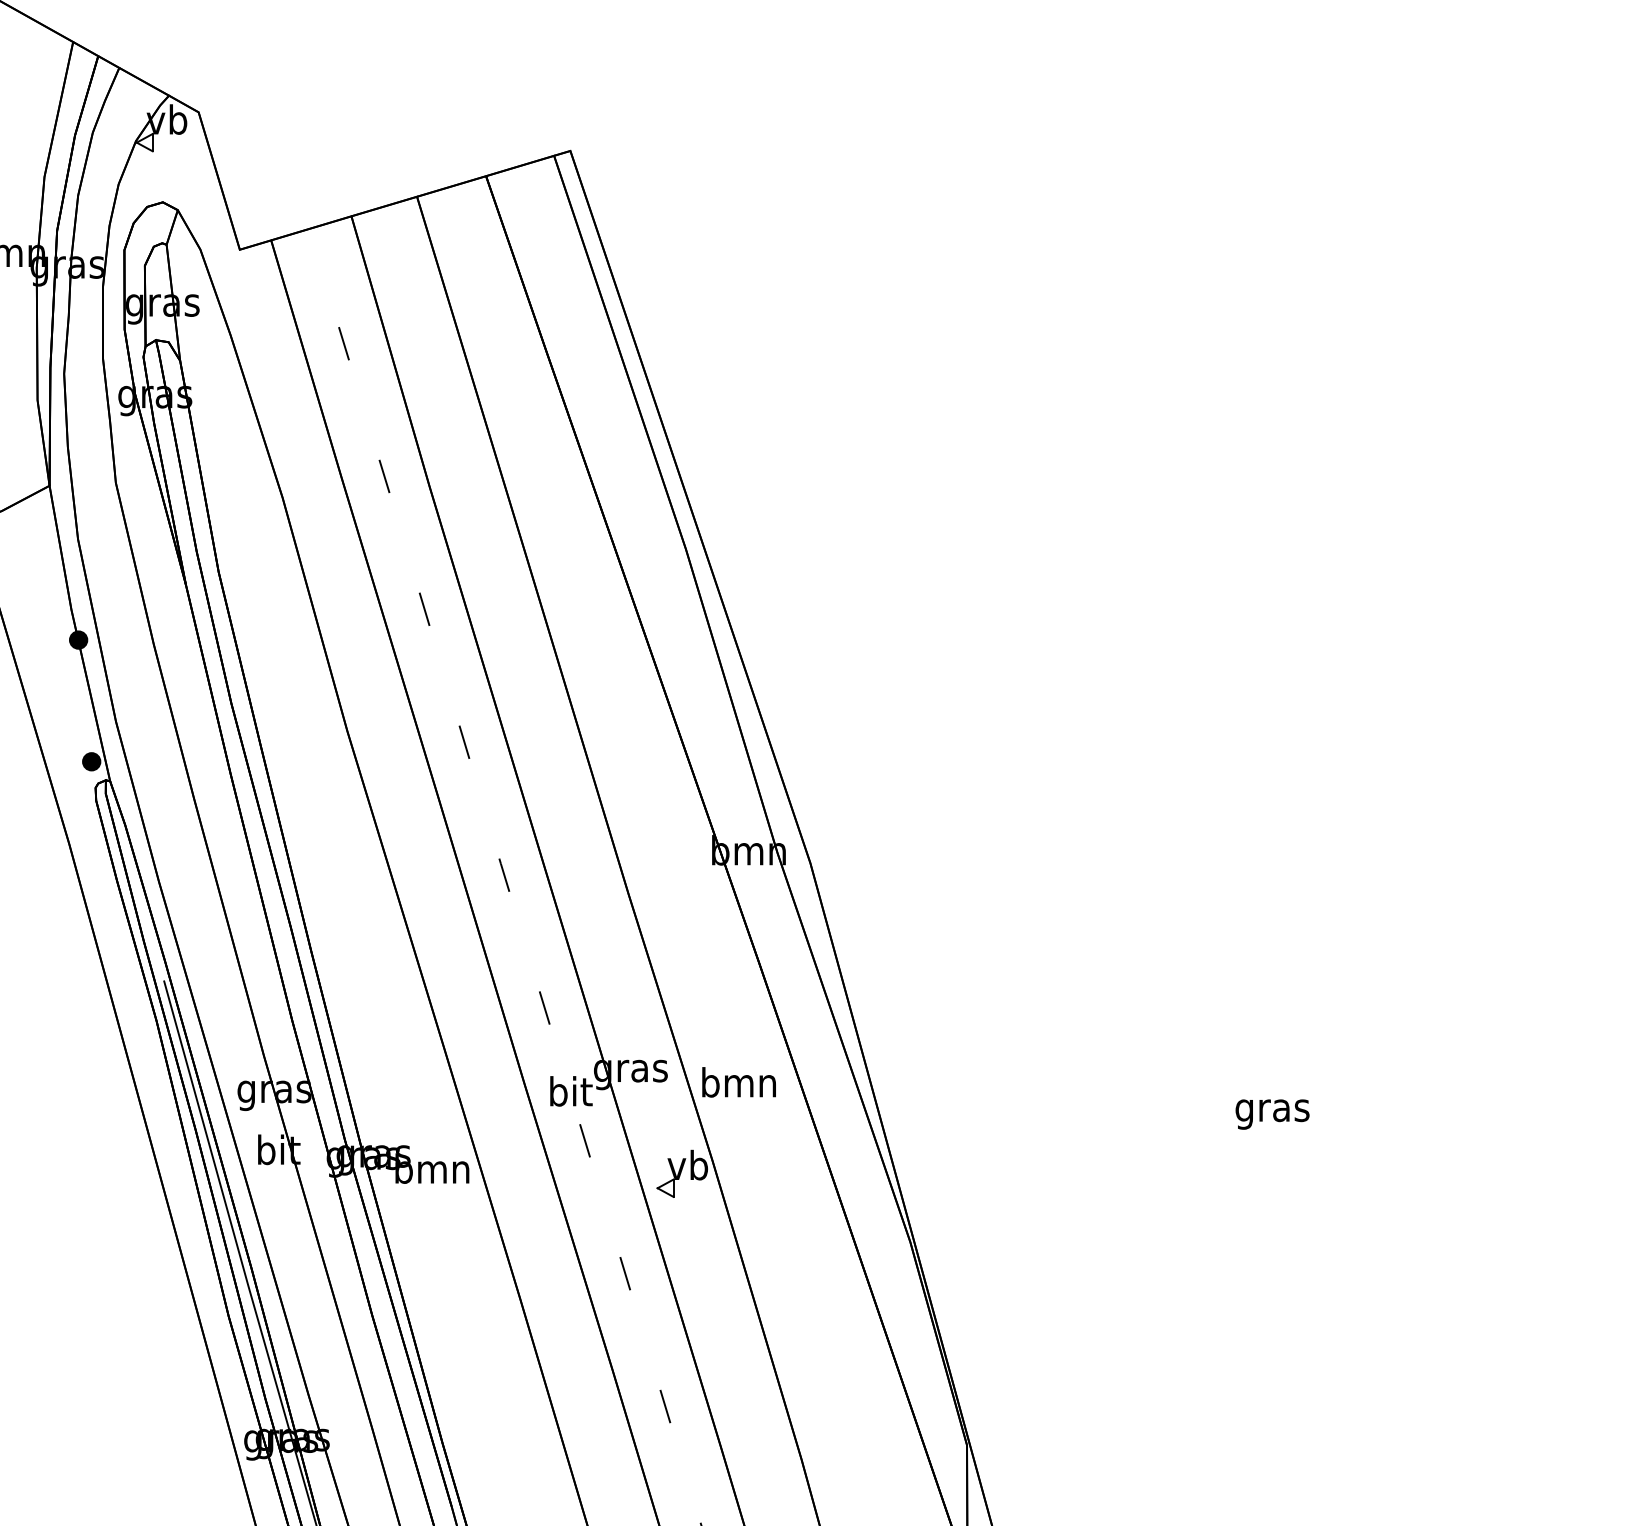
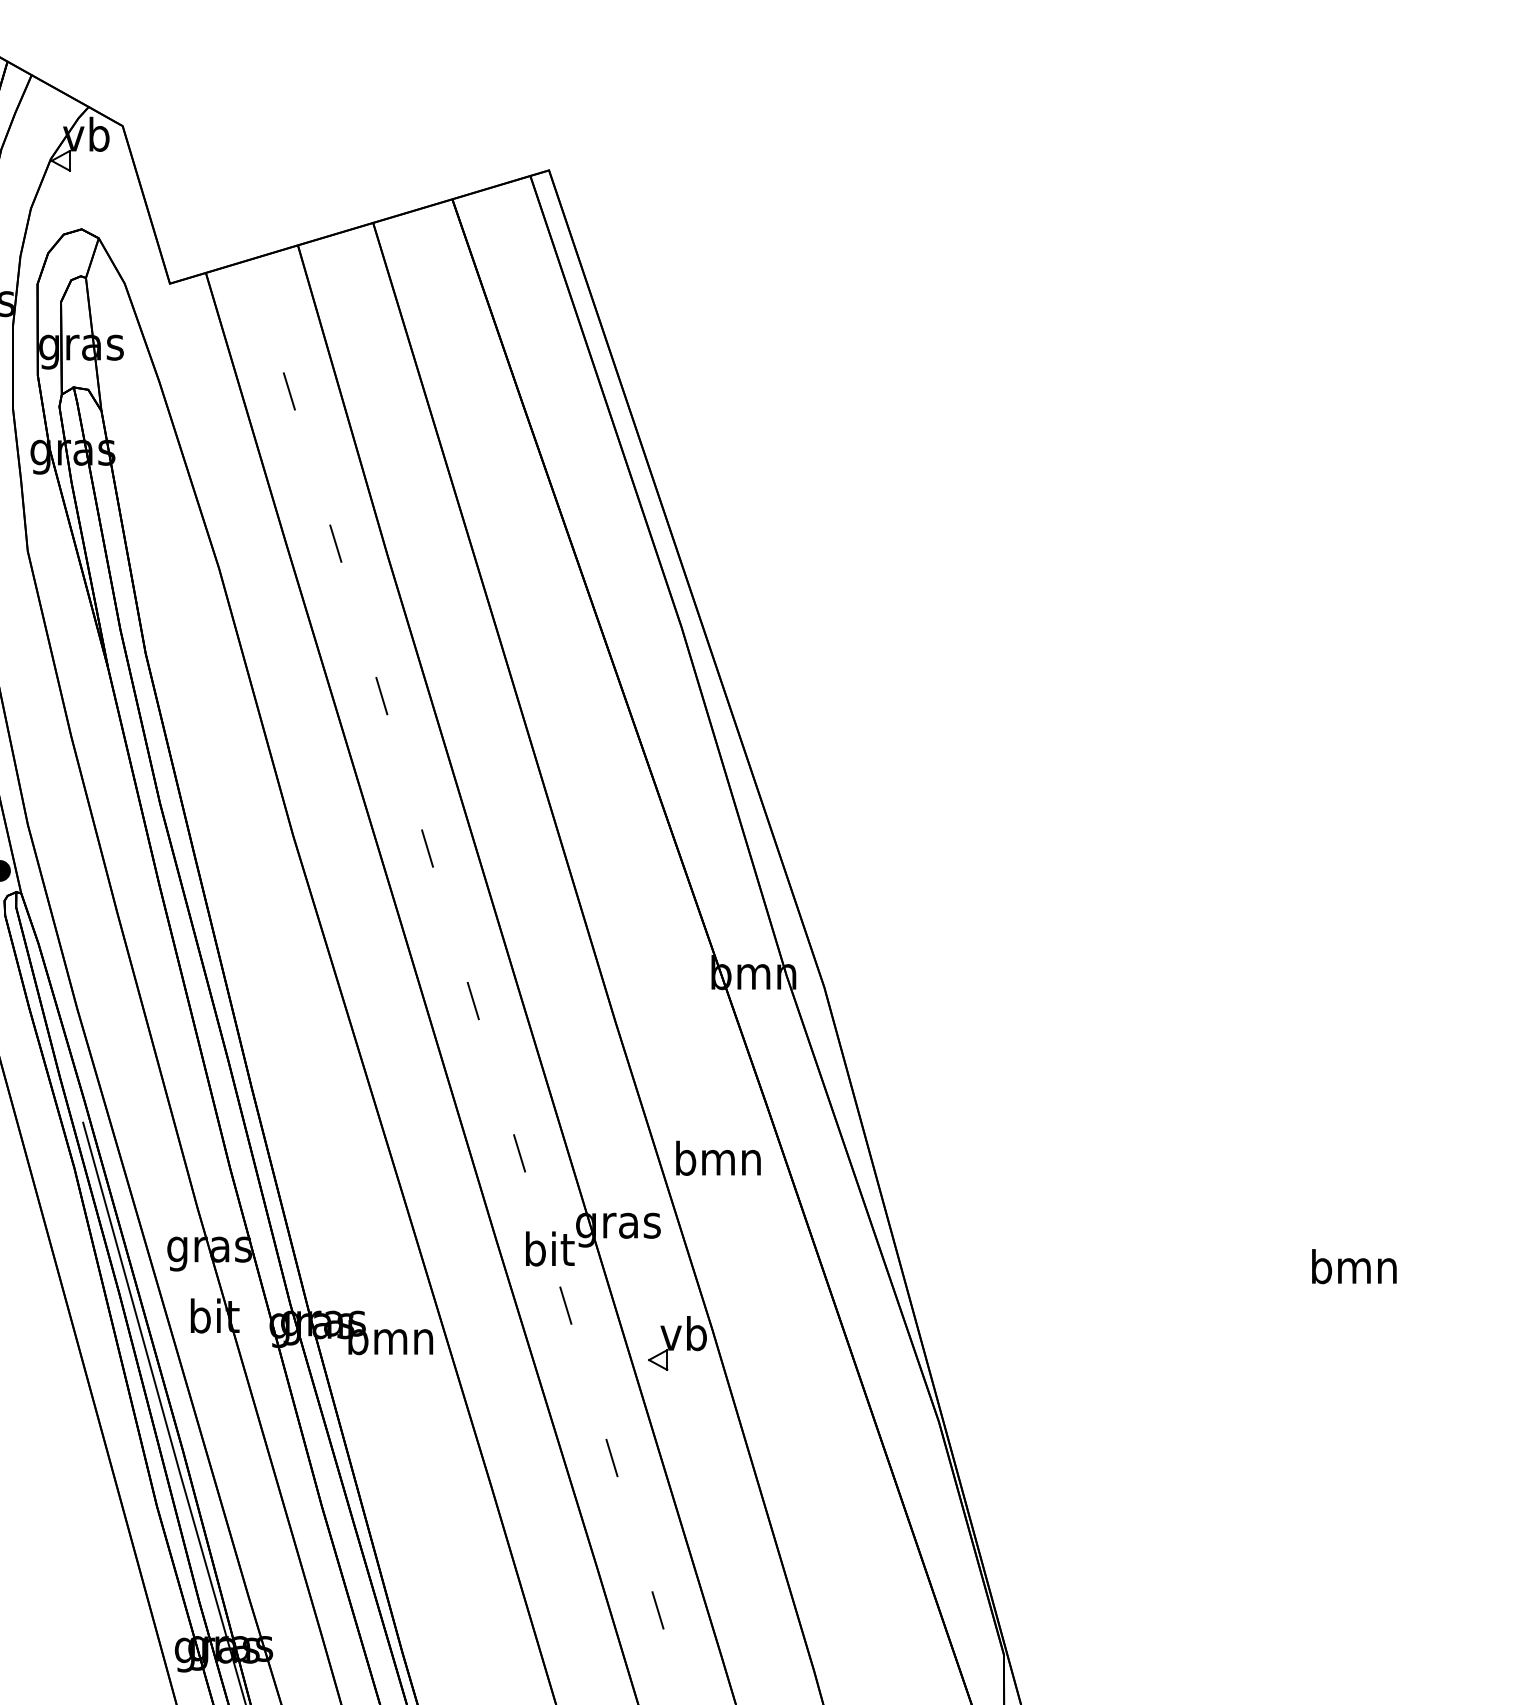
text: (738, 1082) -> (717, 1158), moved
text: (1272, 1110) -> (1354, 1270), gras -> bmn

